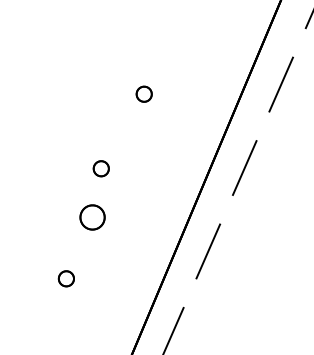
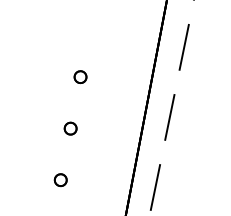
part: (100, 168) -> (70, 128), moved
part: (91, 216) -> (59, 179), size x0.62

